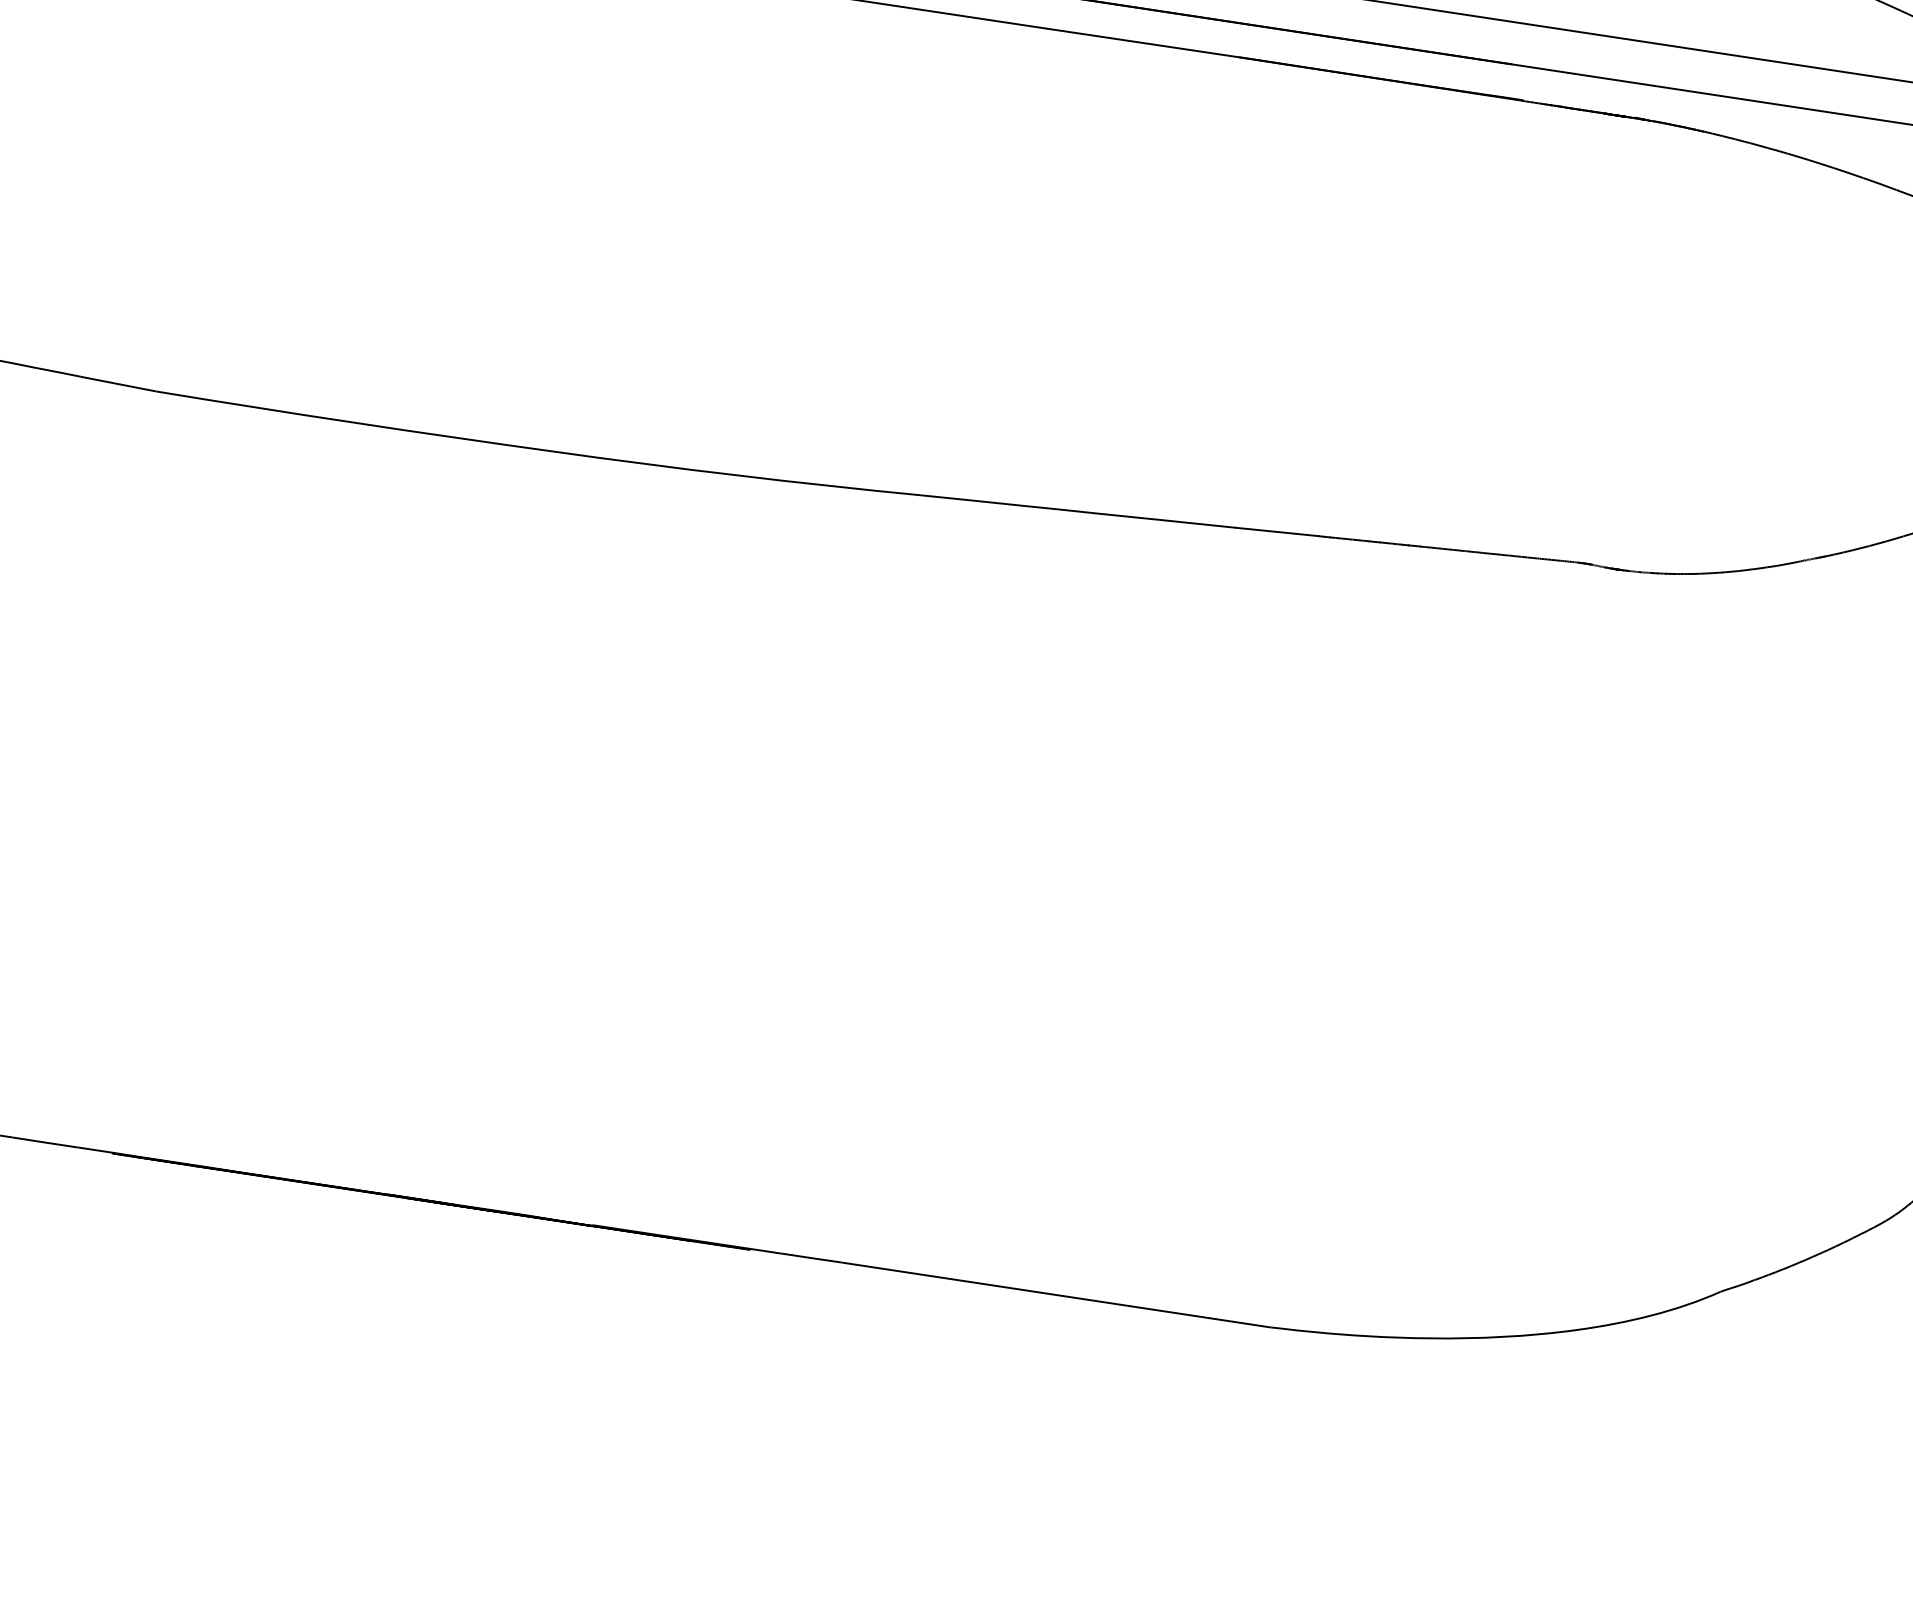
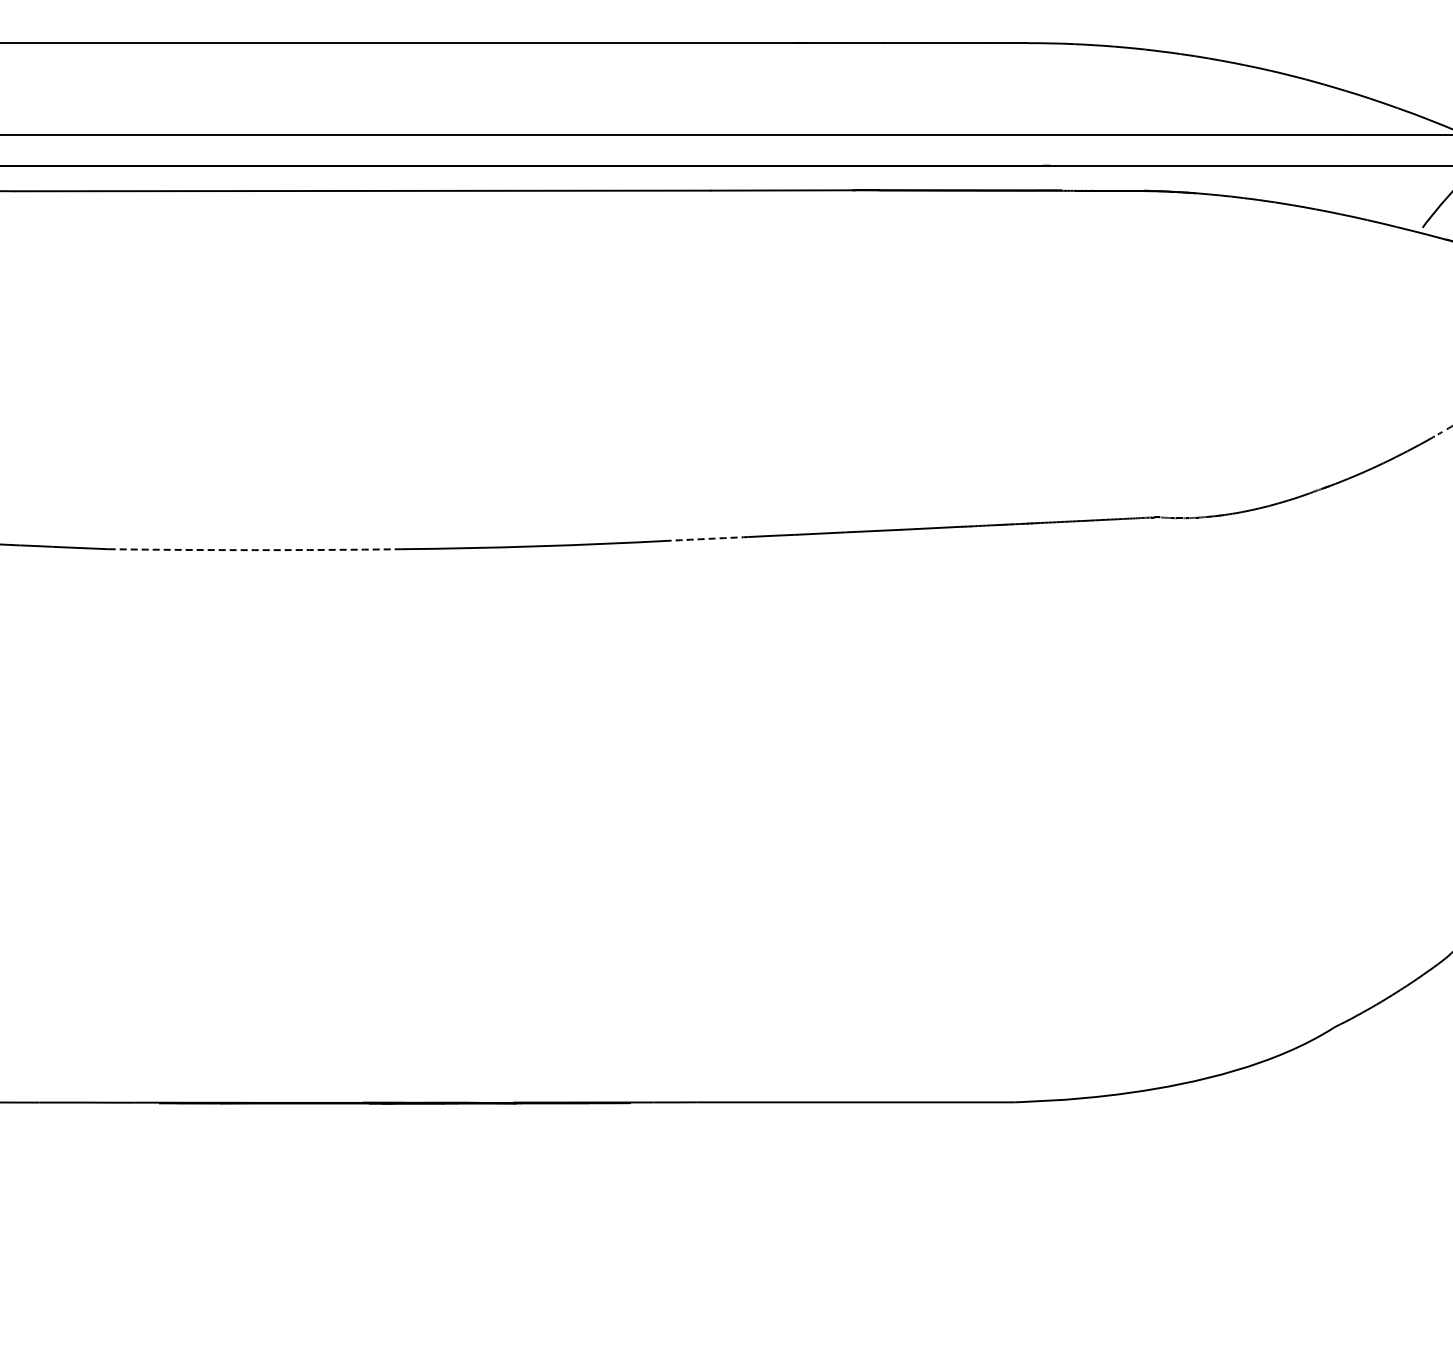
arc: (354, 423) -> (254, 550), solid -> dashed
arc: (973, 500) -> (709, 538), solid -> dashed

